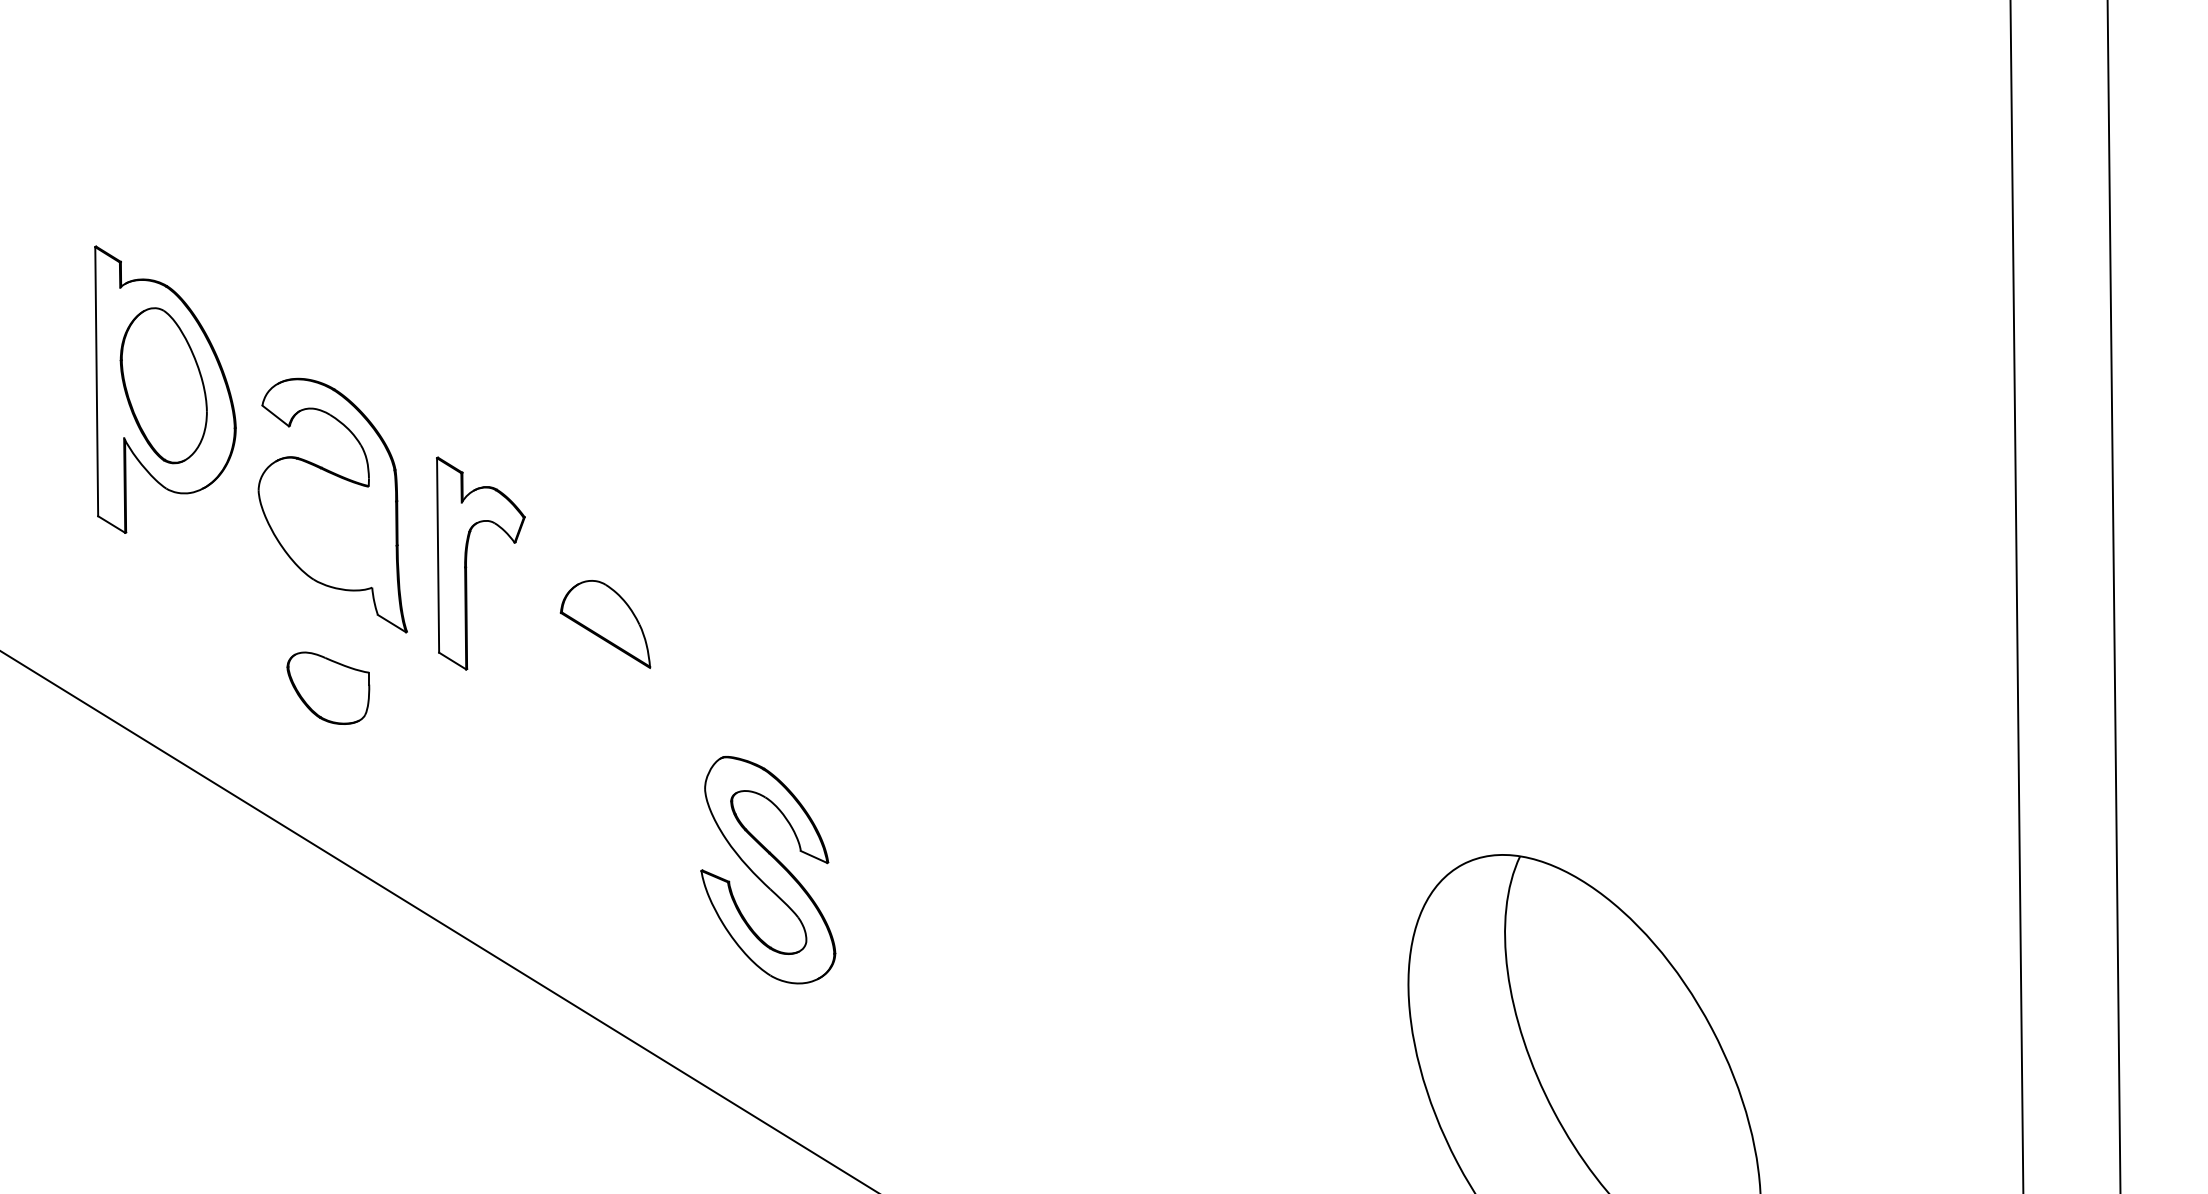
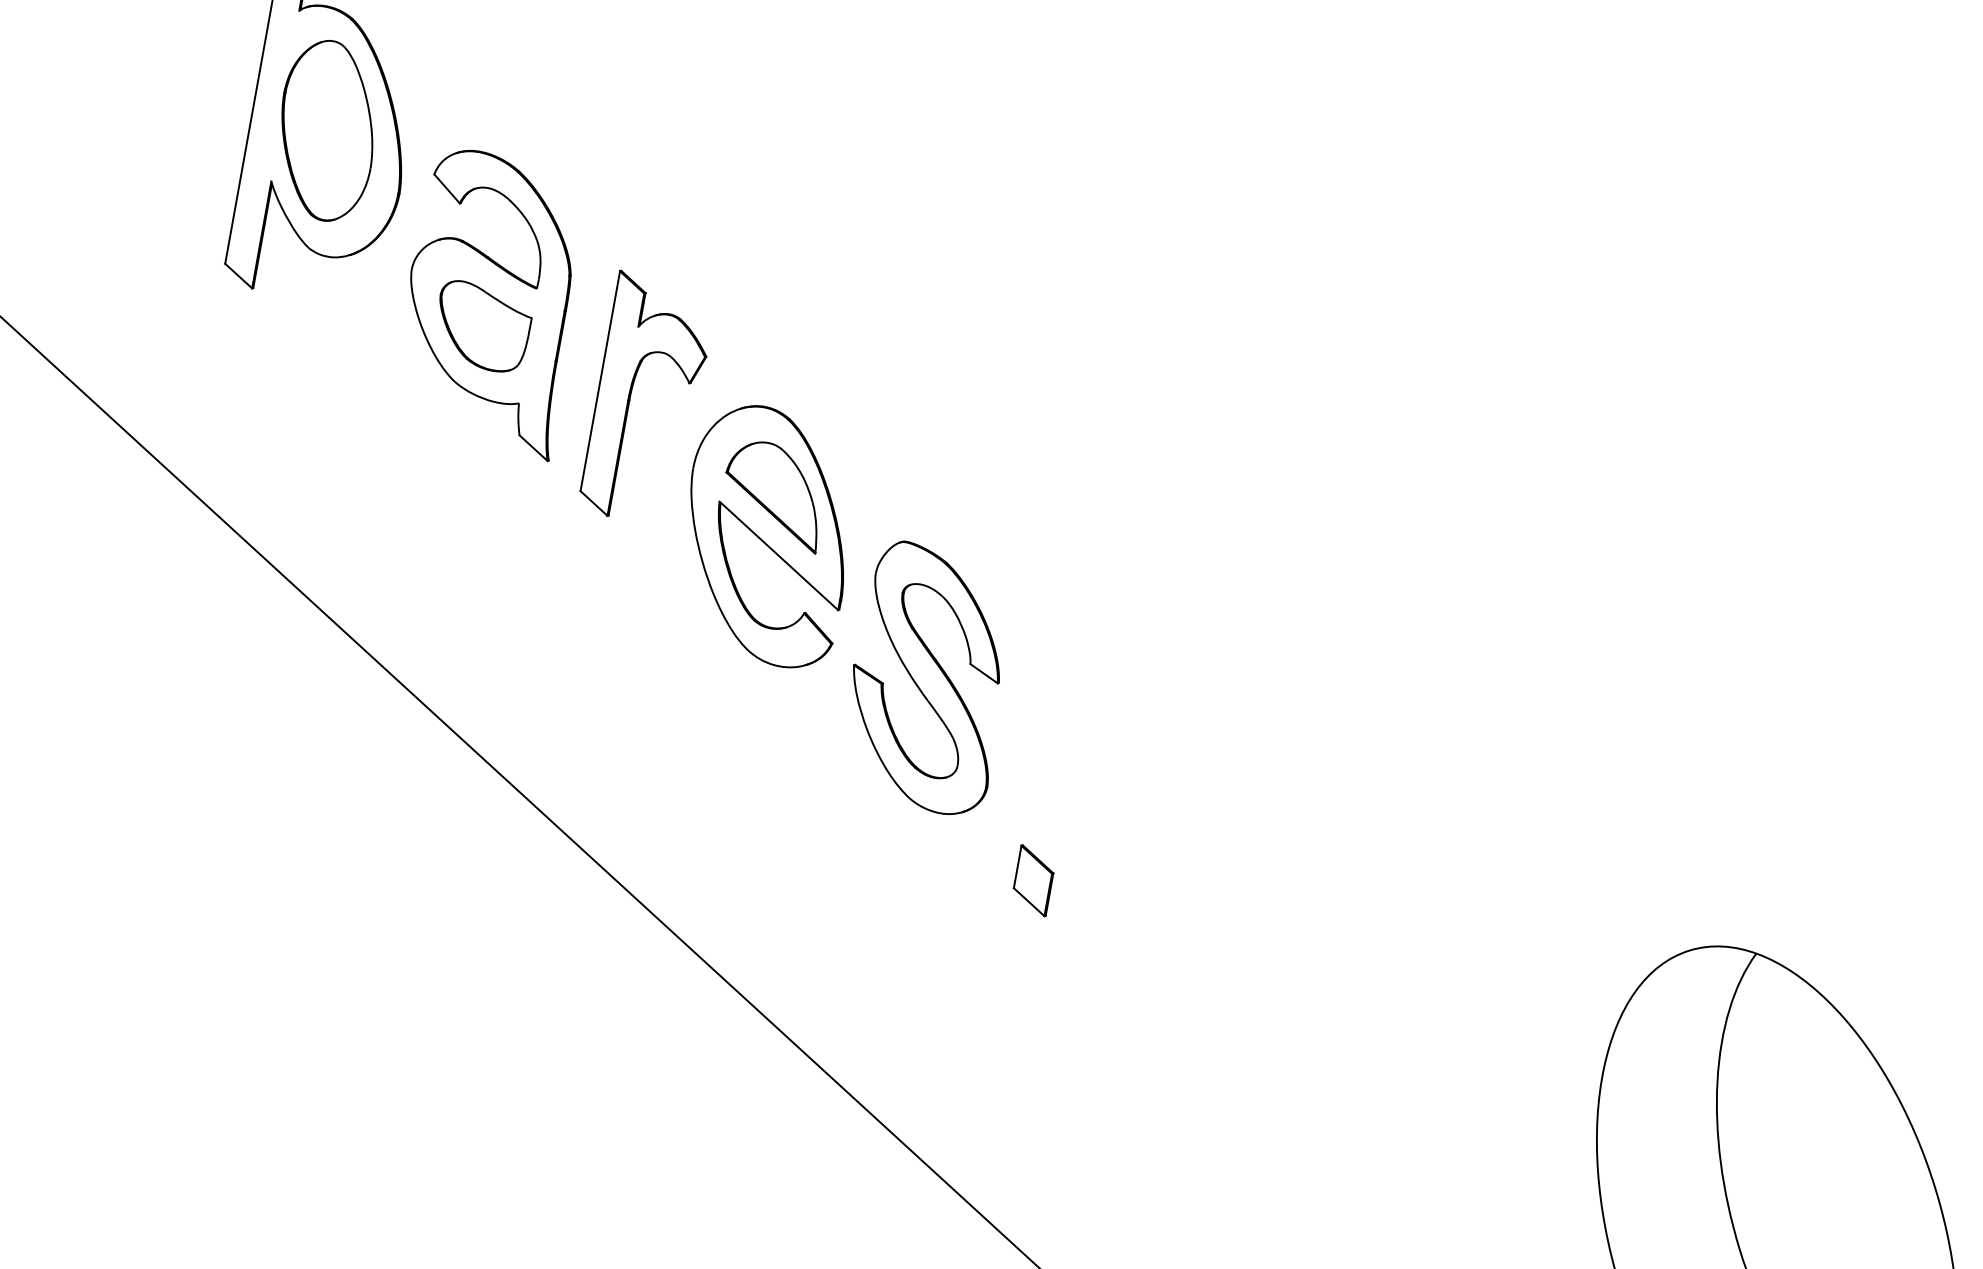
part: (605, 659) -> (766, 534), added
part: (328, 687) -> (482, 326), moved
part: (768, 870) -> (929, 679), moved
part: (890, 911) -> (1034, 880), added

